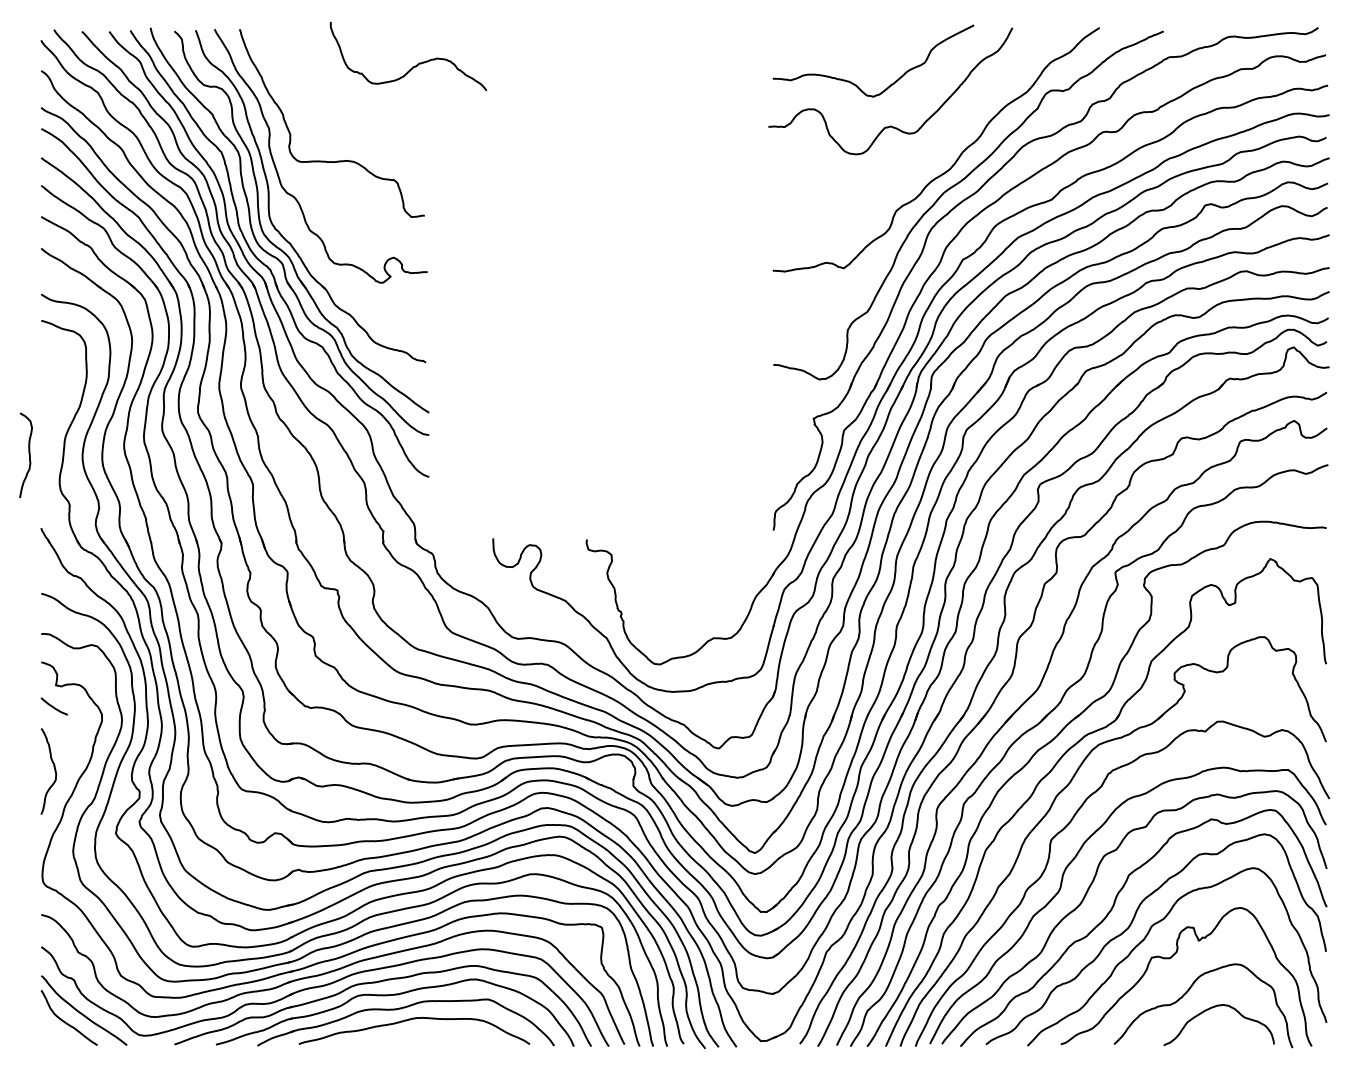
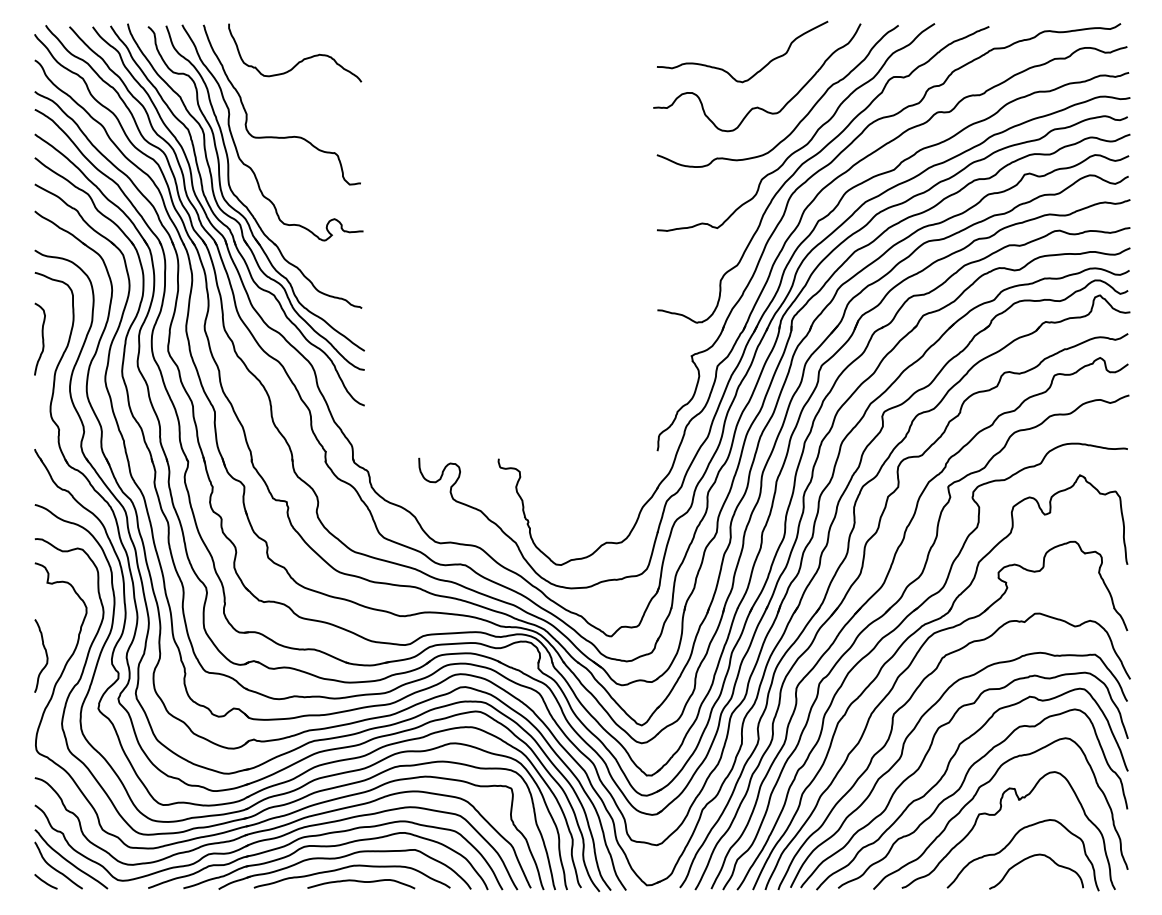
curve: (414, 65) -> (300, 60), moved
curve: (942, 140) -> (801, 119), added
curve: (27, 452) -> (41, 336), moved
line: (53, 706) -> (45, 881), moved
curve: (425, 1037) -> (361, 882), added

